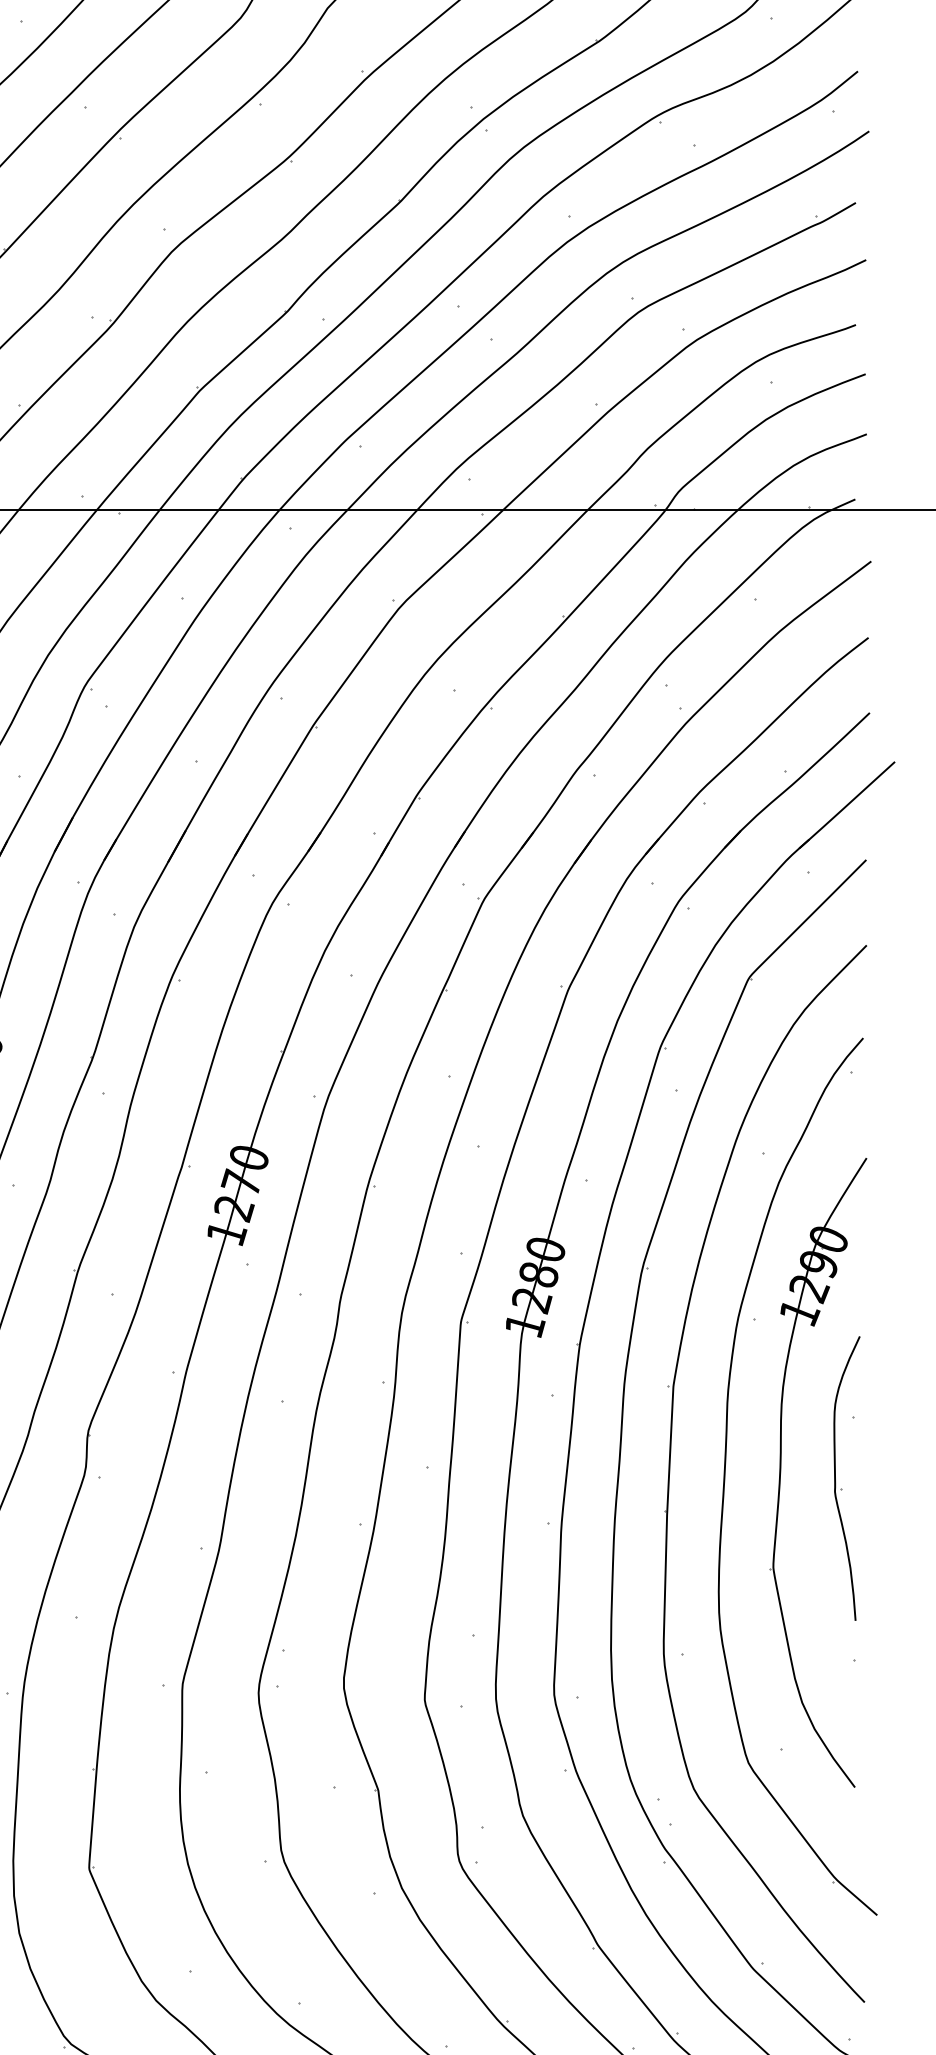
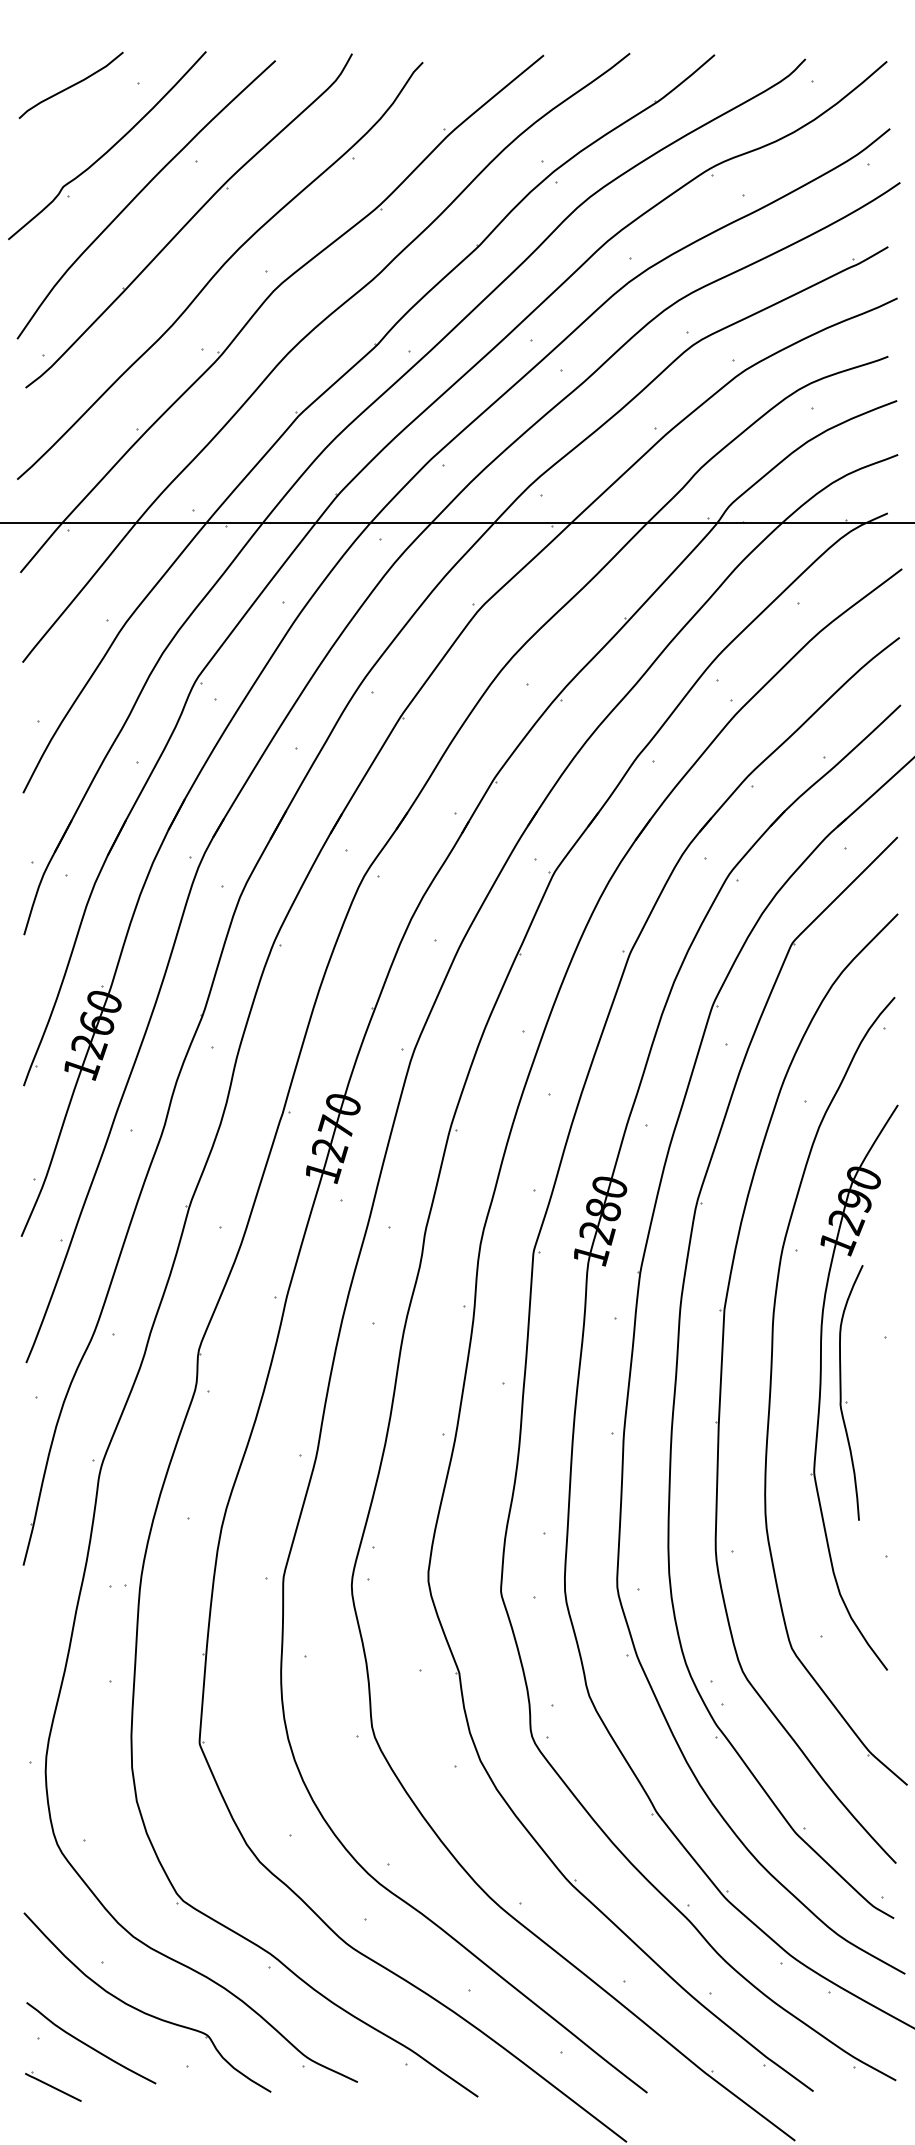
part: (836, 1478) -> (841, 1392), moved

